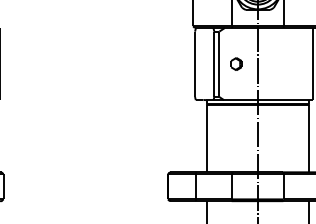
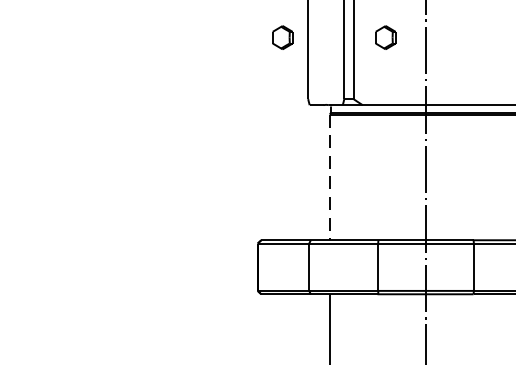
part: (181, 63) -> (282, 36), added
line: (206, 138) -> (329, 176), solid -> dashed

